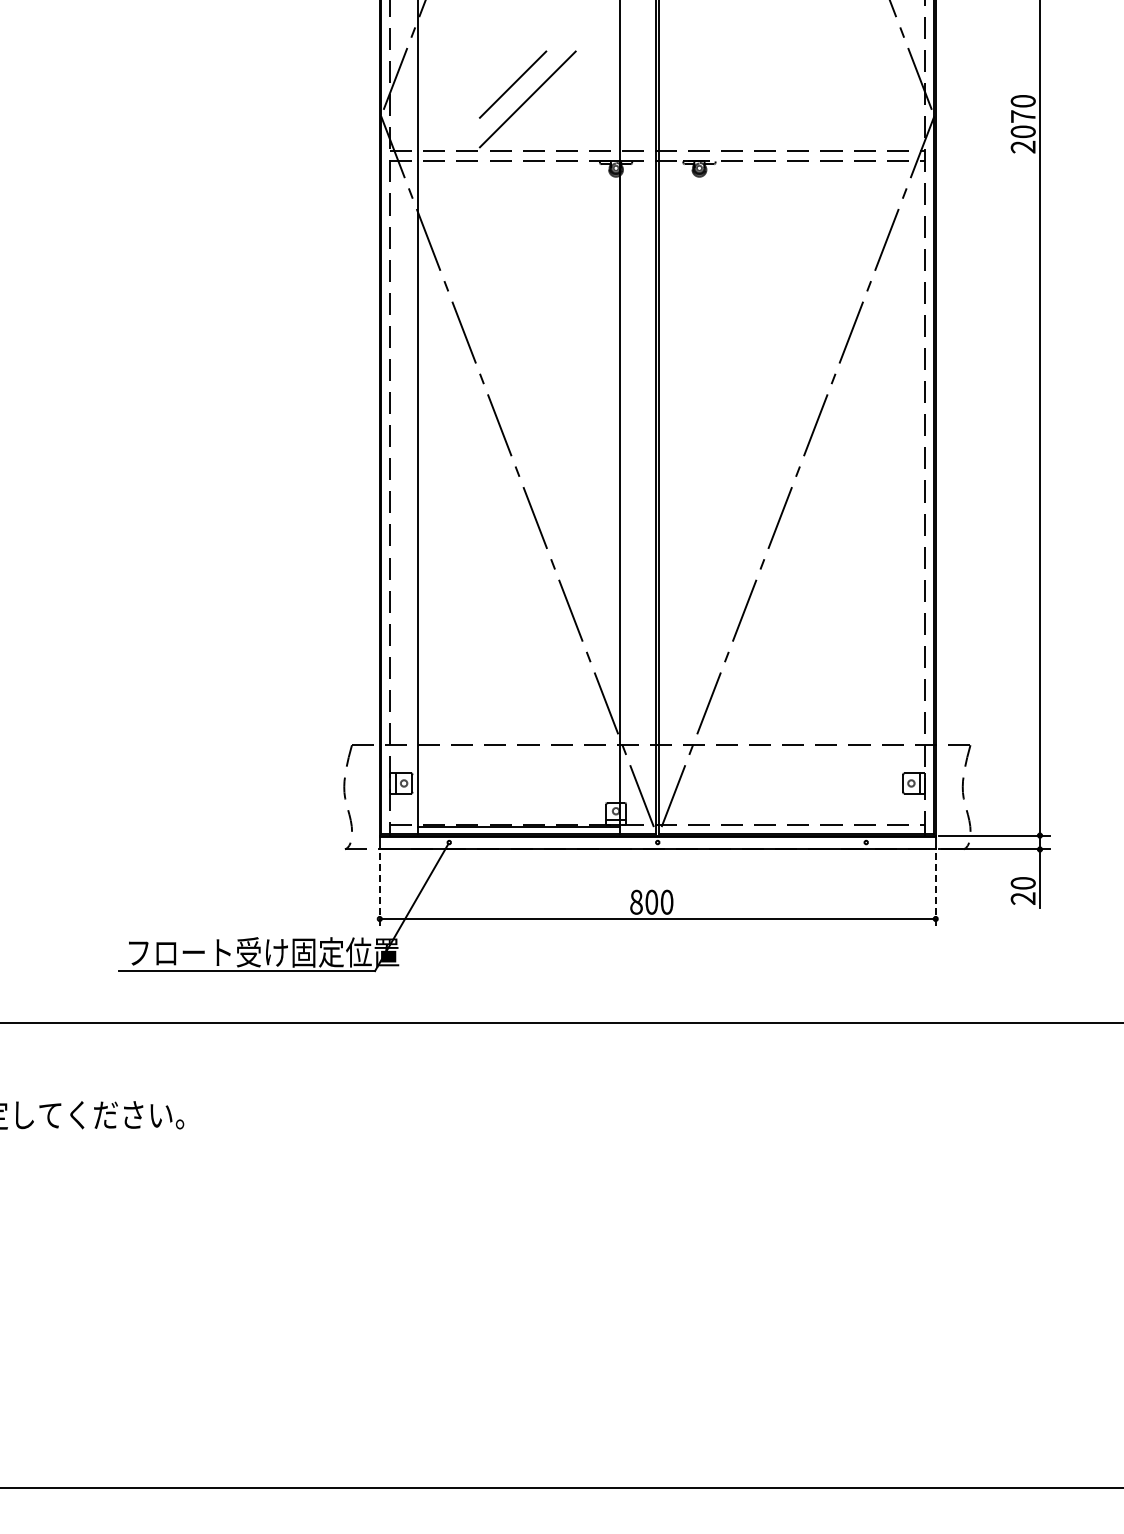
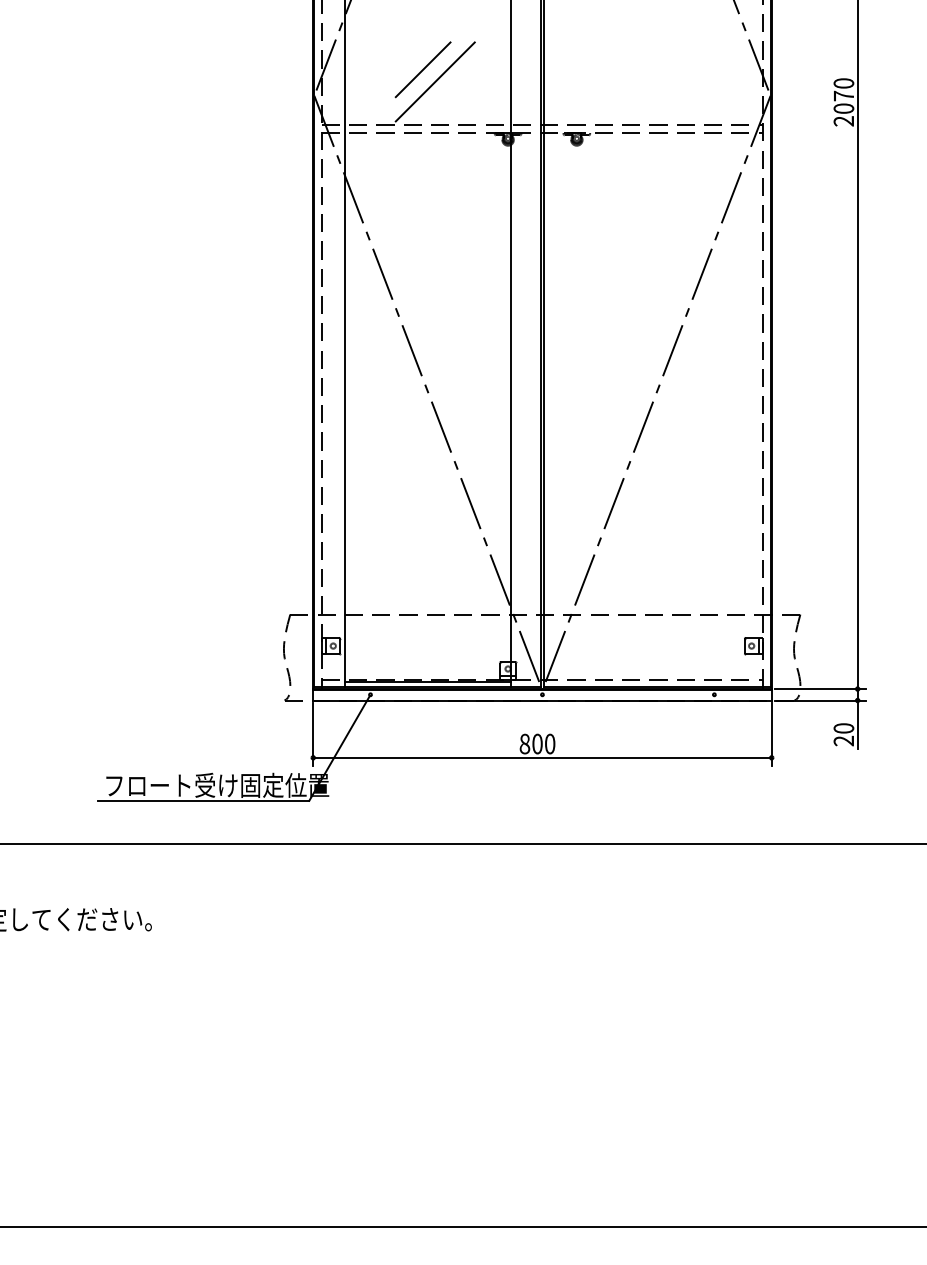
line: (379, 891) -> (312, 735), dashed -> solid
line: (935, 891) -> (771, 735), dashed -> solid

